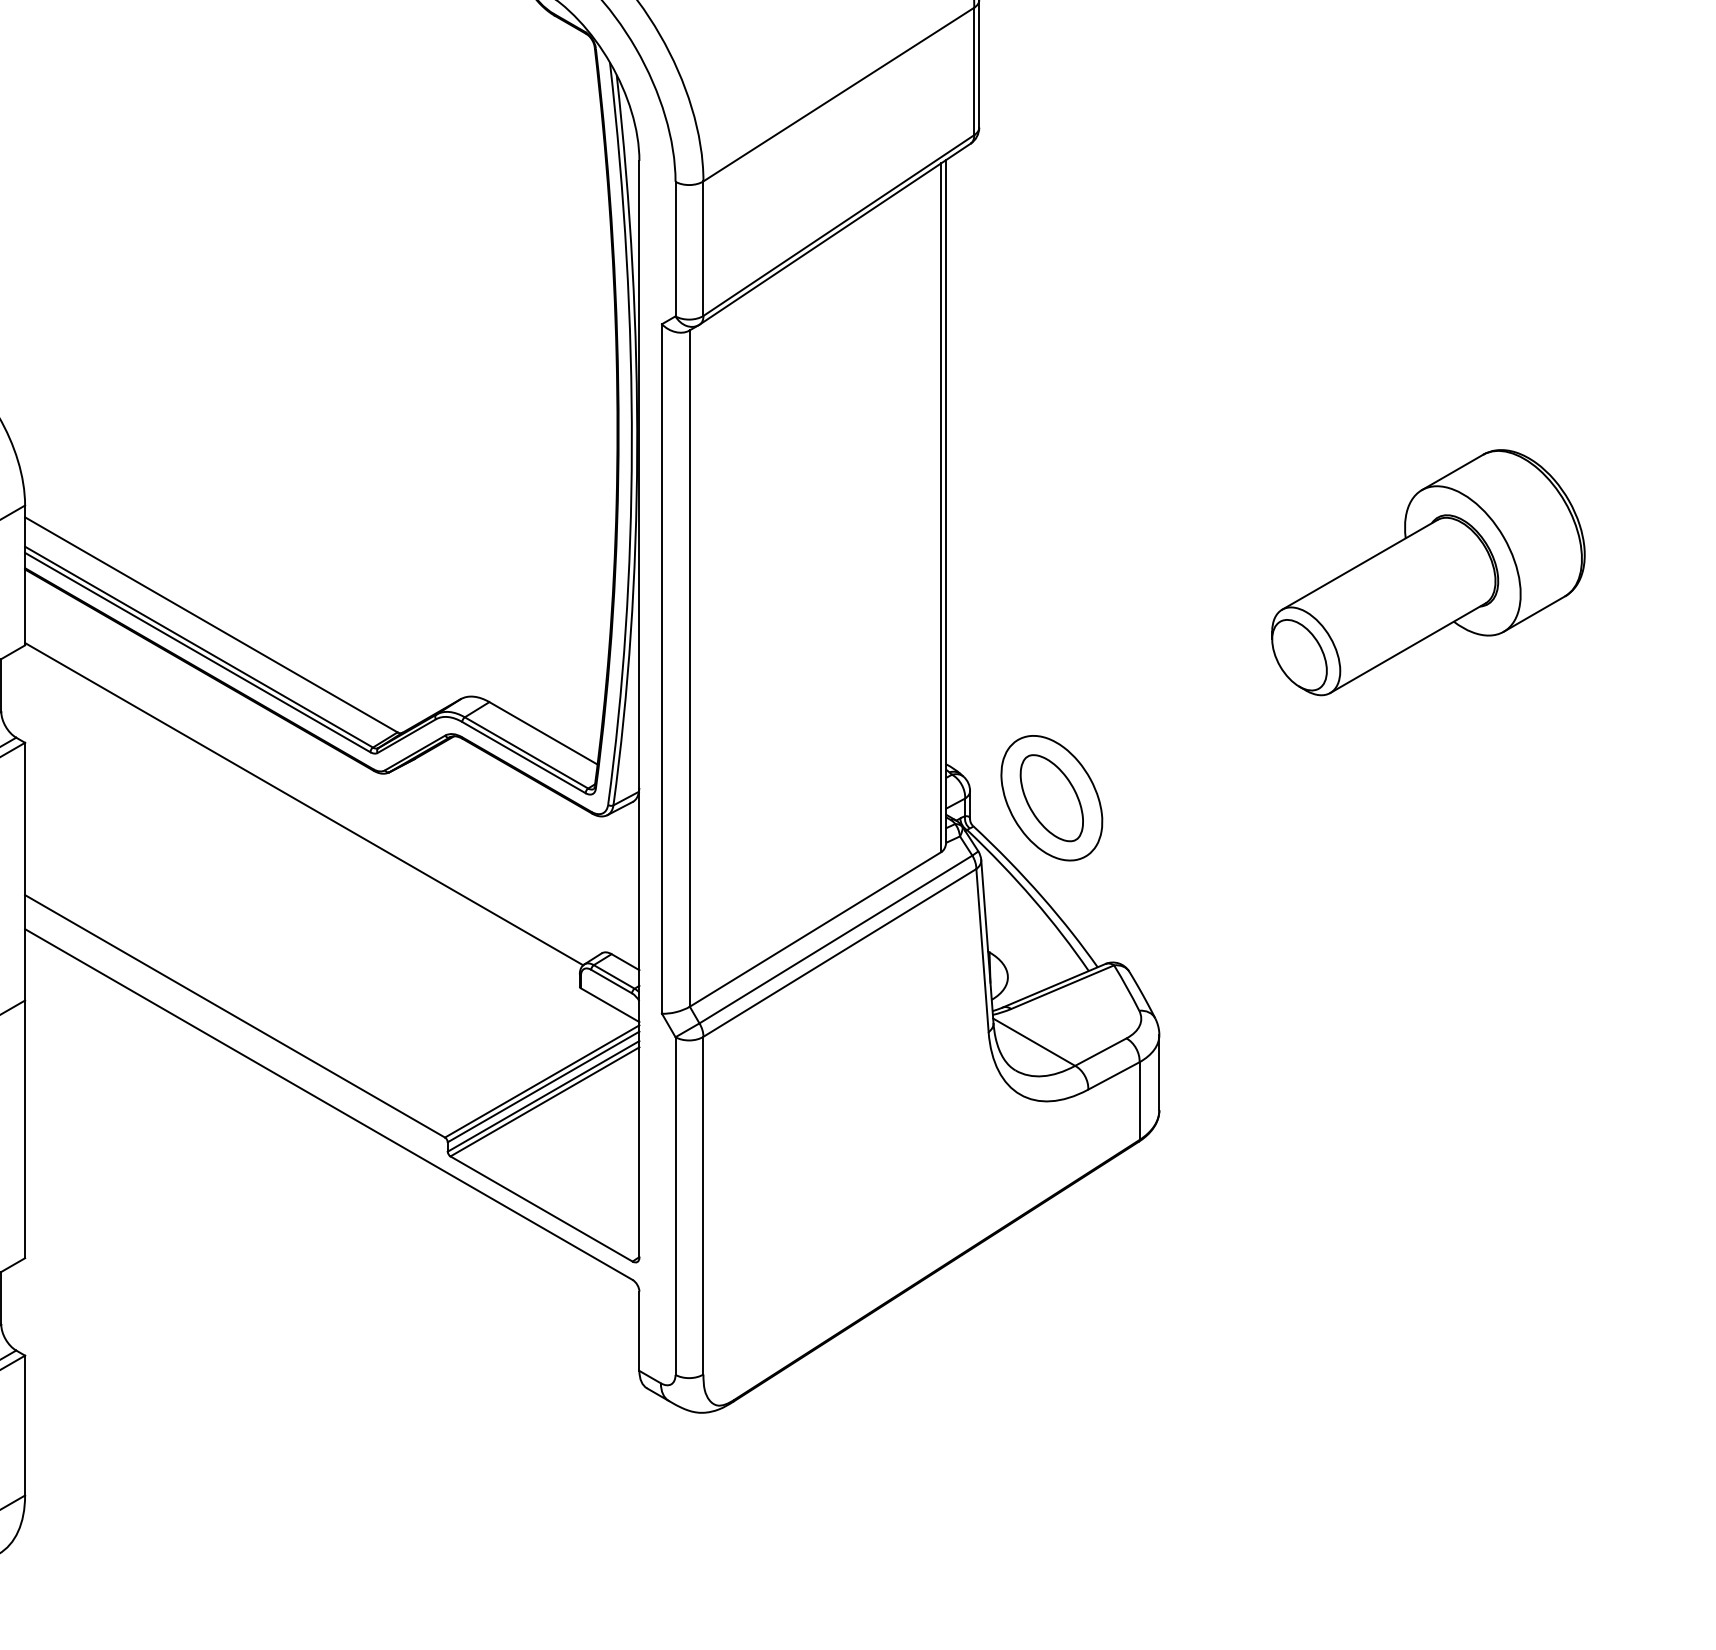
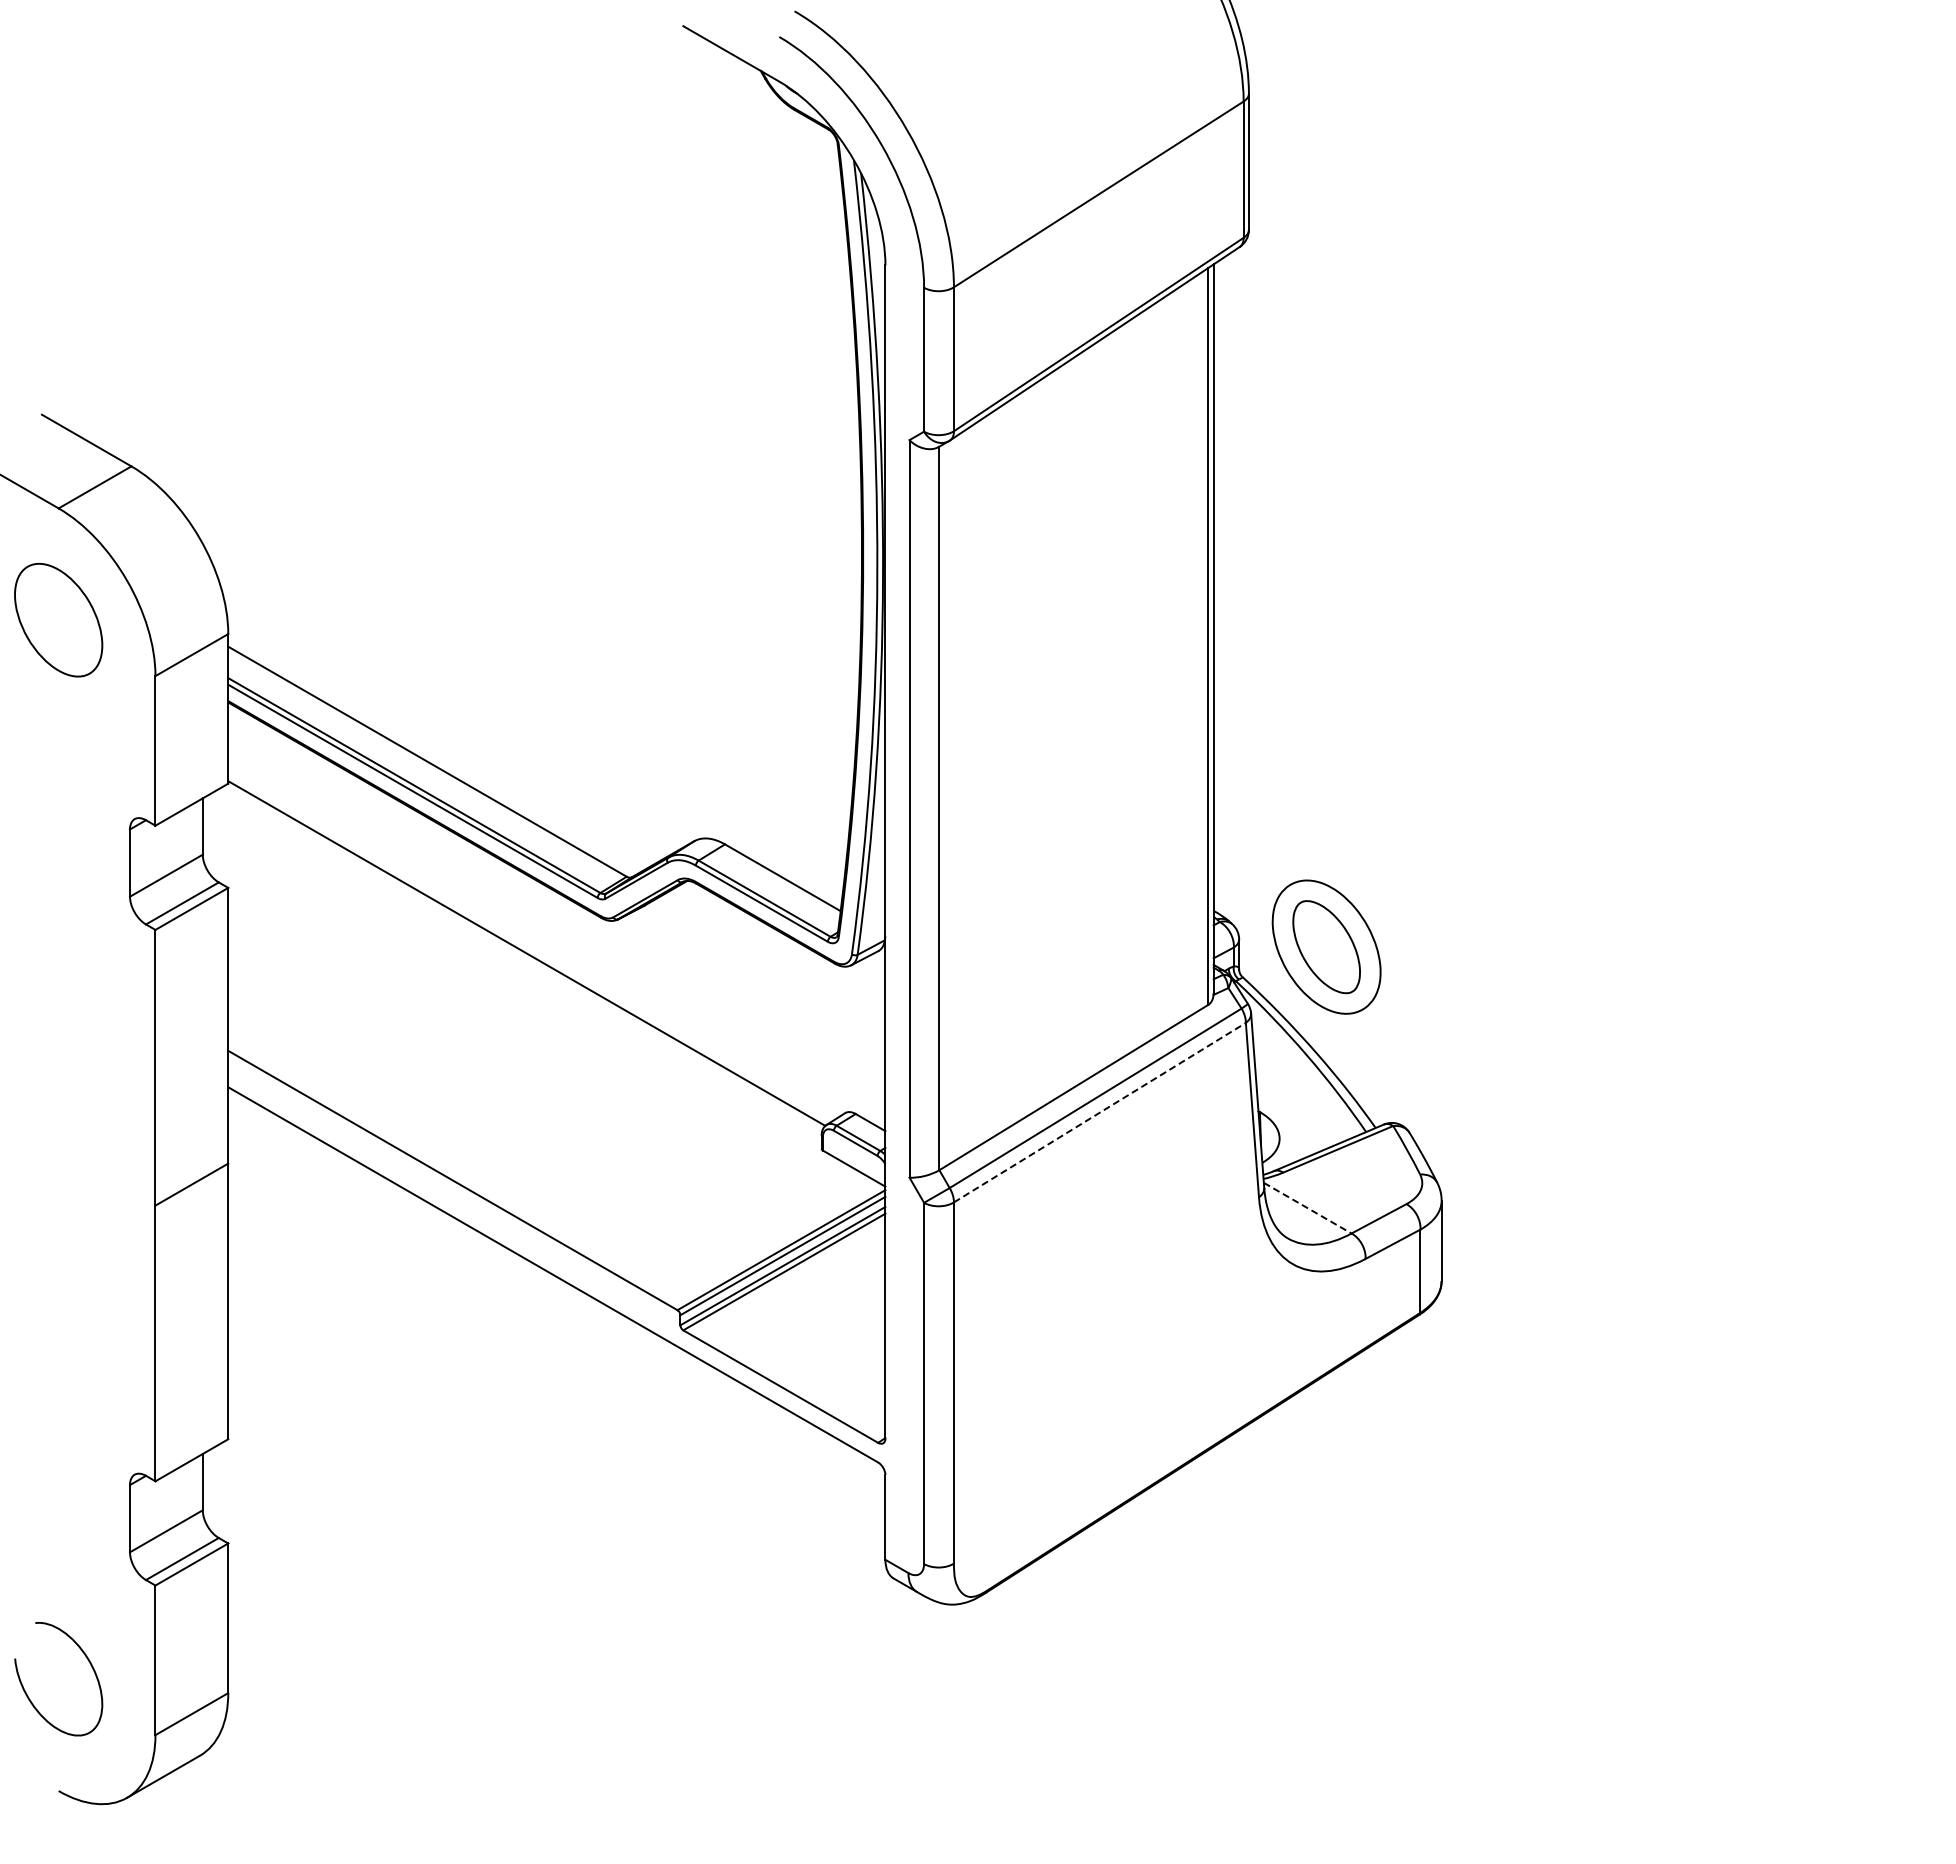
part: (1428, 572) -> (1729, 705), removed
line: (840, 952) -> (1100, 1112), solid -> dashed
line: (1033, 1042) -> (1307, 1208), solid -> dashed

